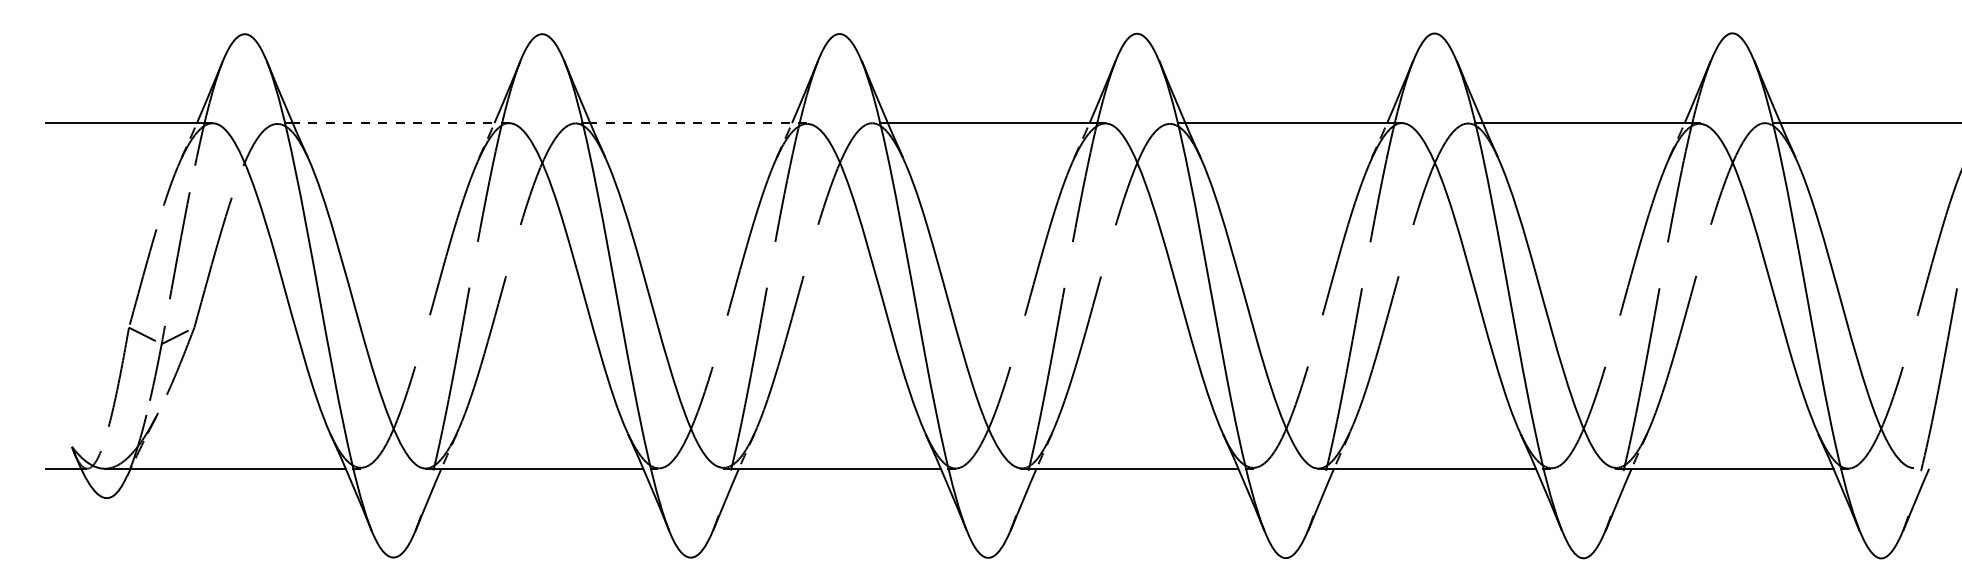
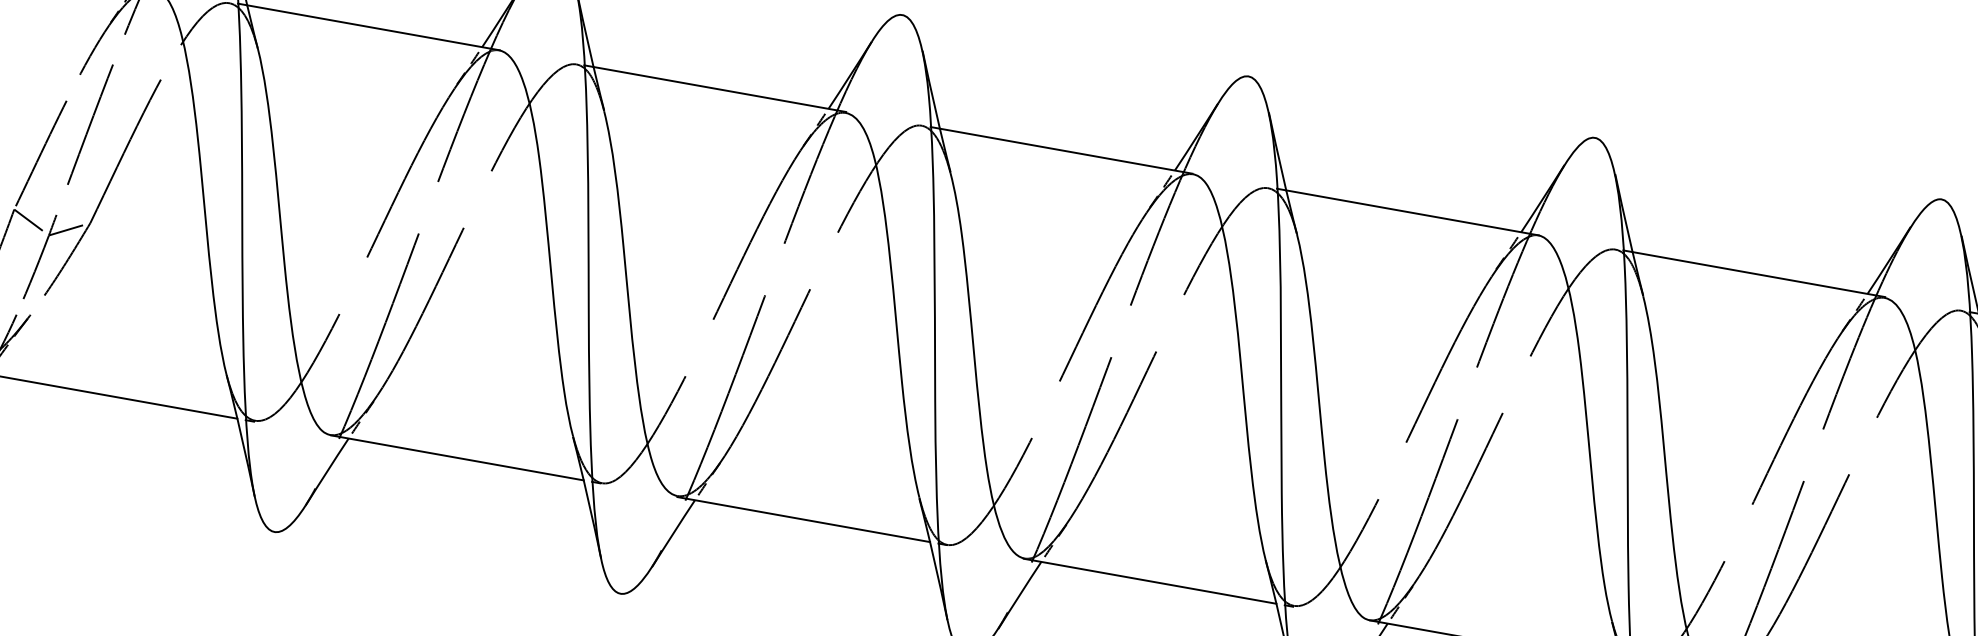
line: (401, 123) -> (373, 28), dashed -> solid
line: (698, 123) -> (719, 89), dashed -> solid

